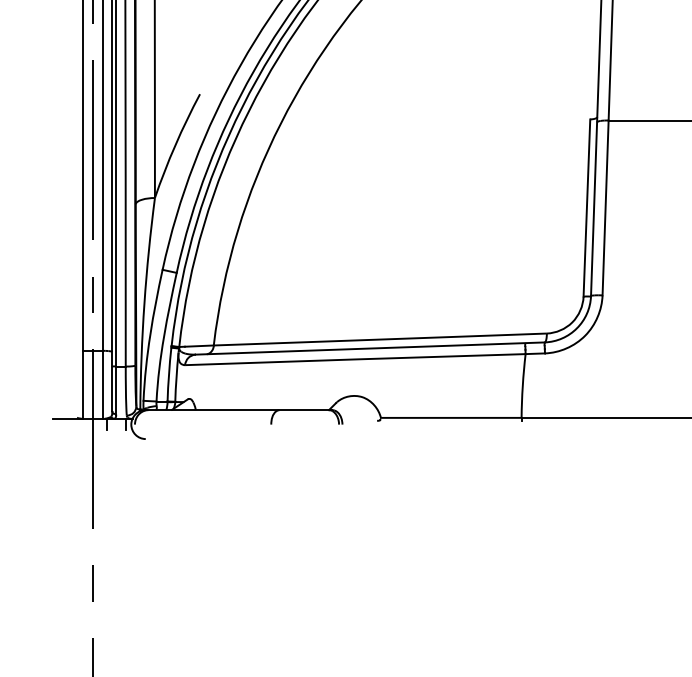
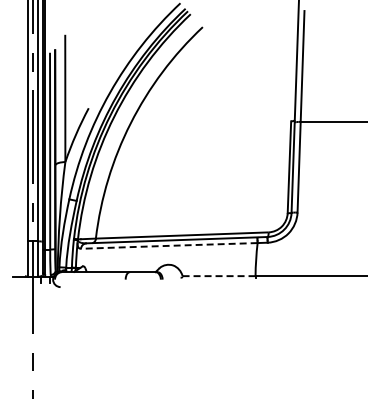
arc: (355, 358) -> (169, 245), solid -> dashed
line: (450, 418) -> (218, 276), solid -> dashed

